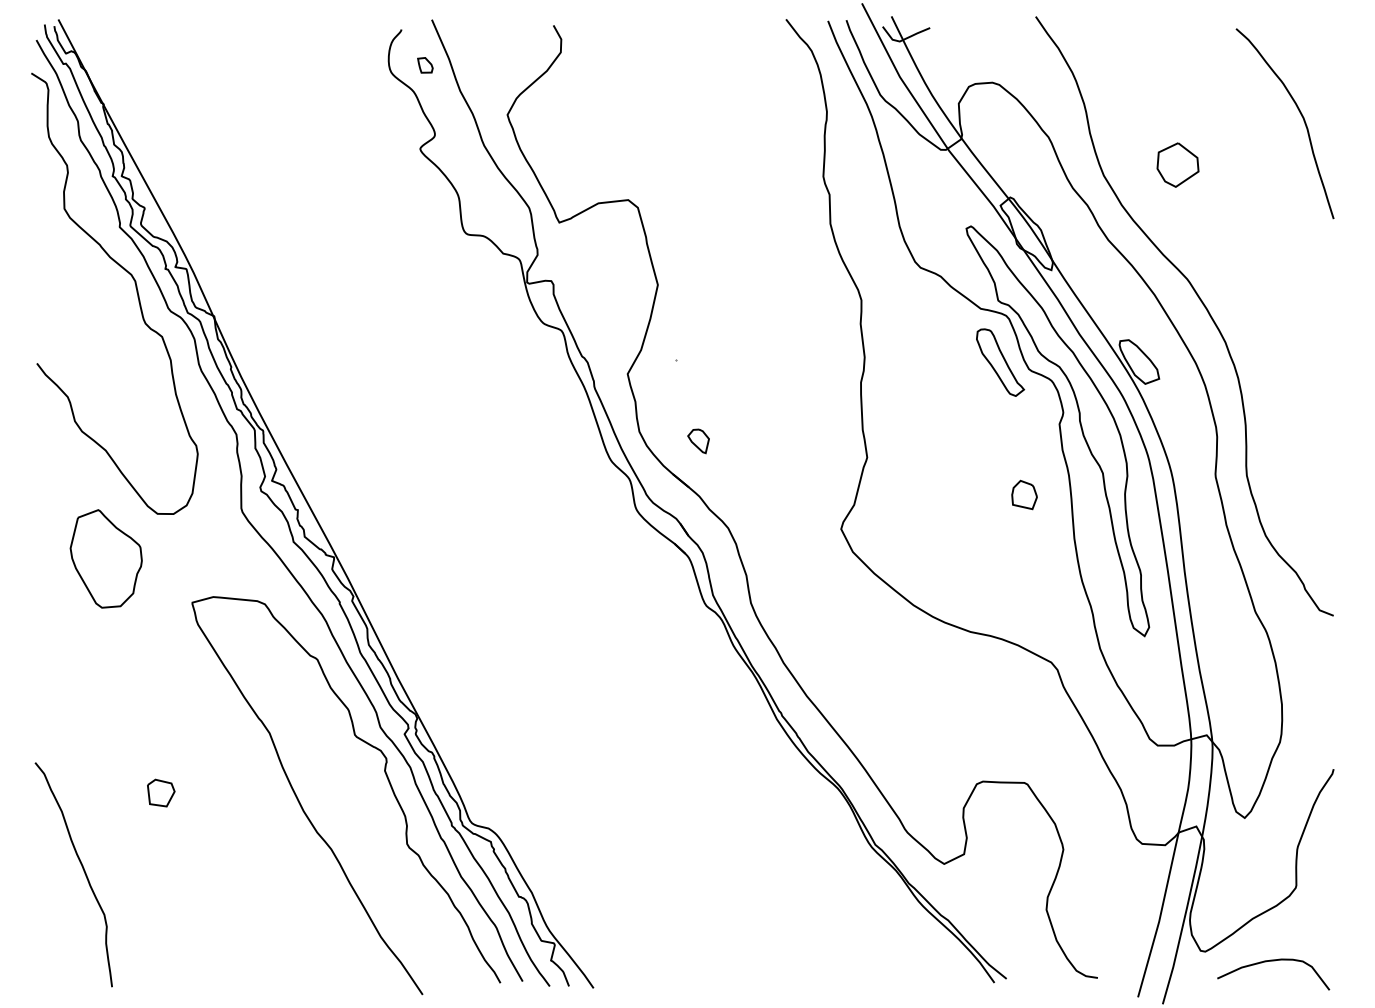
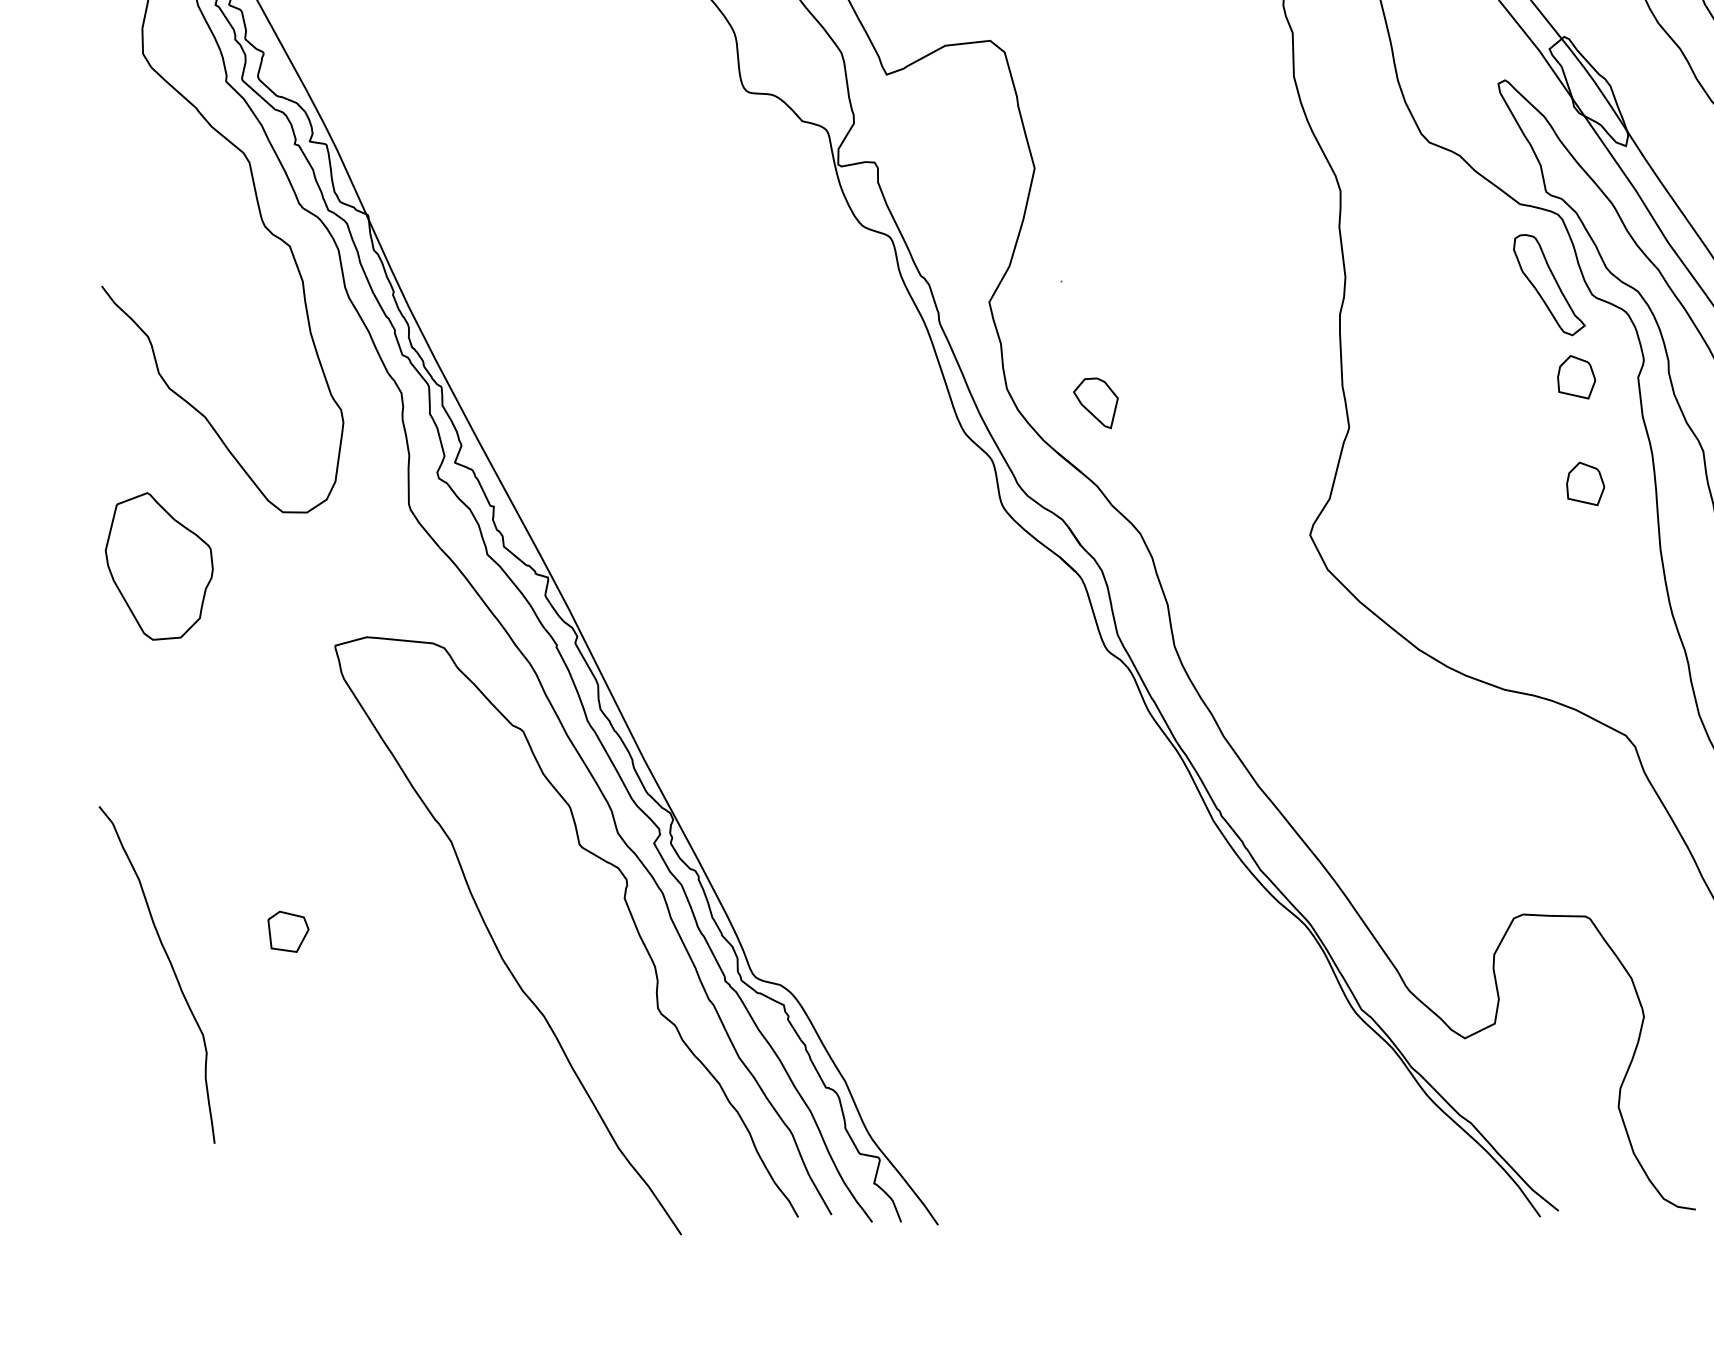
part: (1018, 423) -> (1576, 376), added
part: (698, 441) -> (1095, 403), size x1.4
part: (105, 558) -> (158, 565), moved
curve: (82, 869) -> (170, 966), moved

